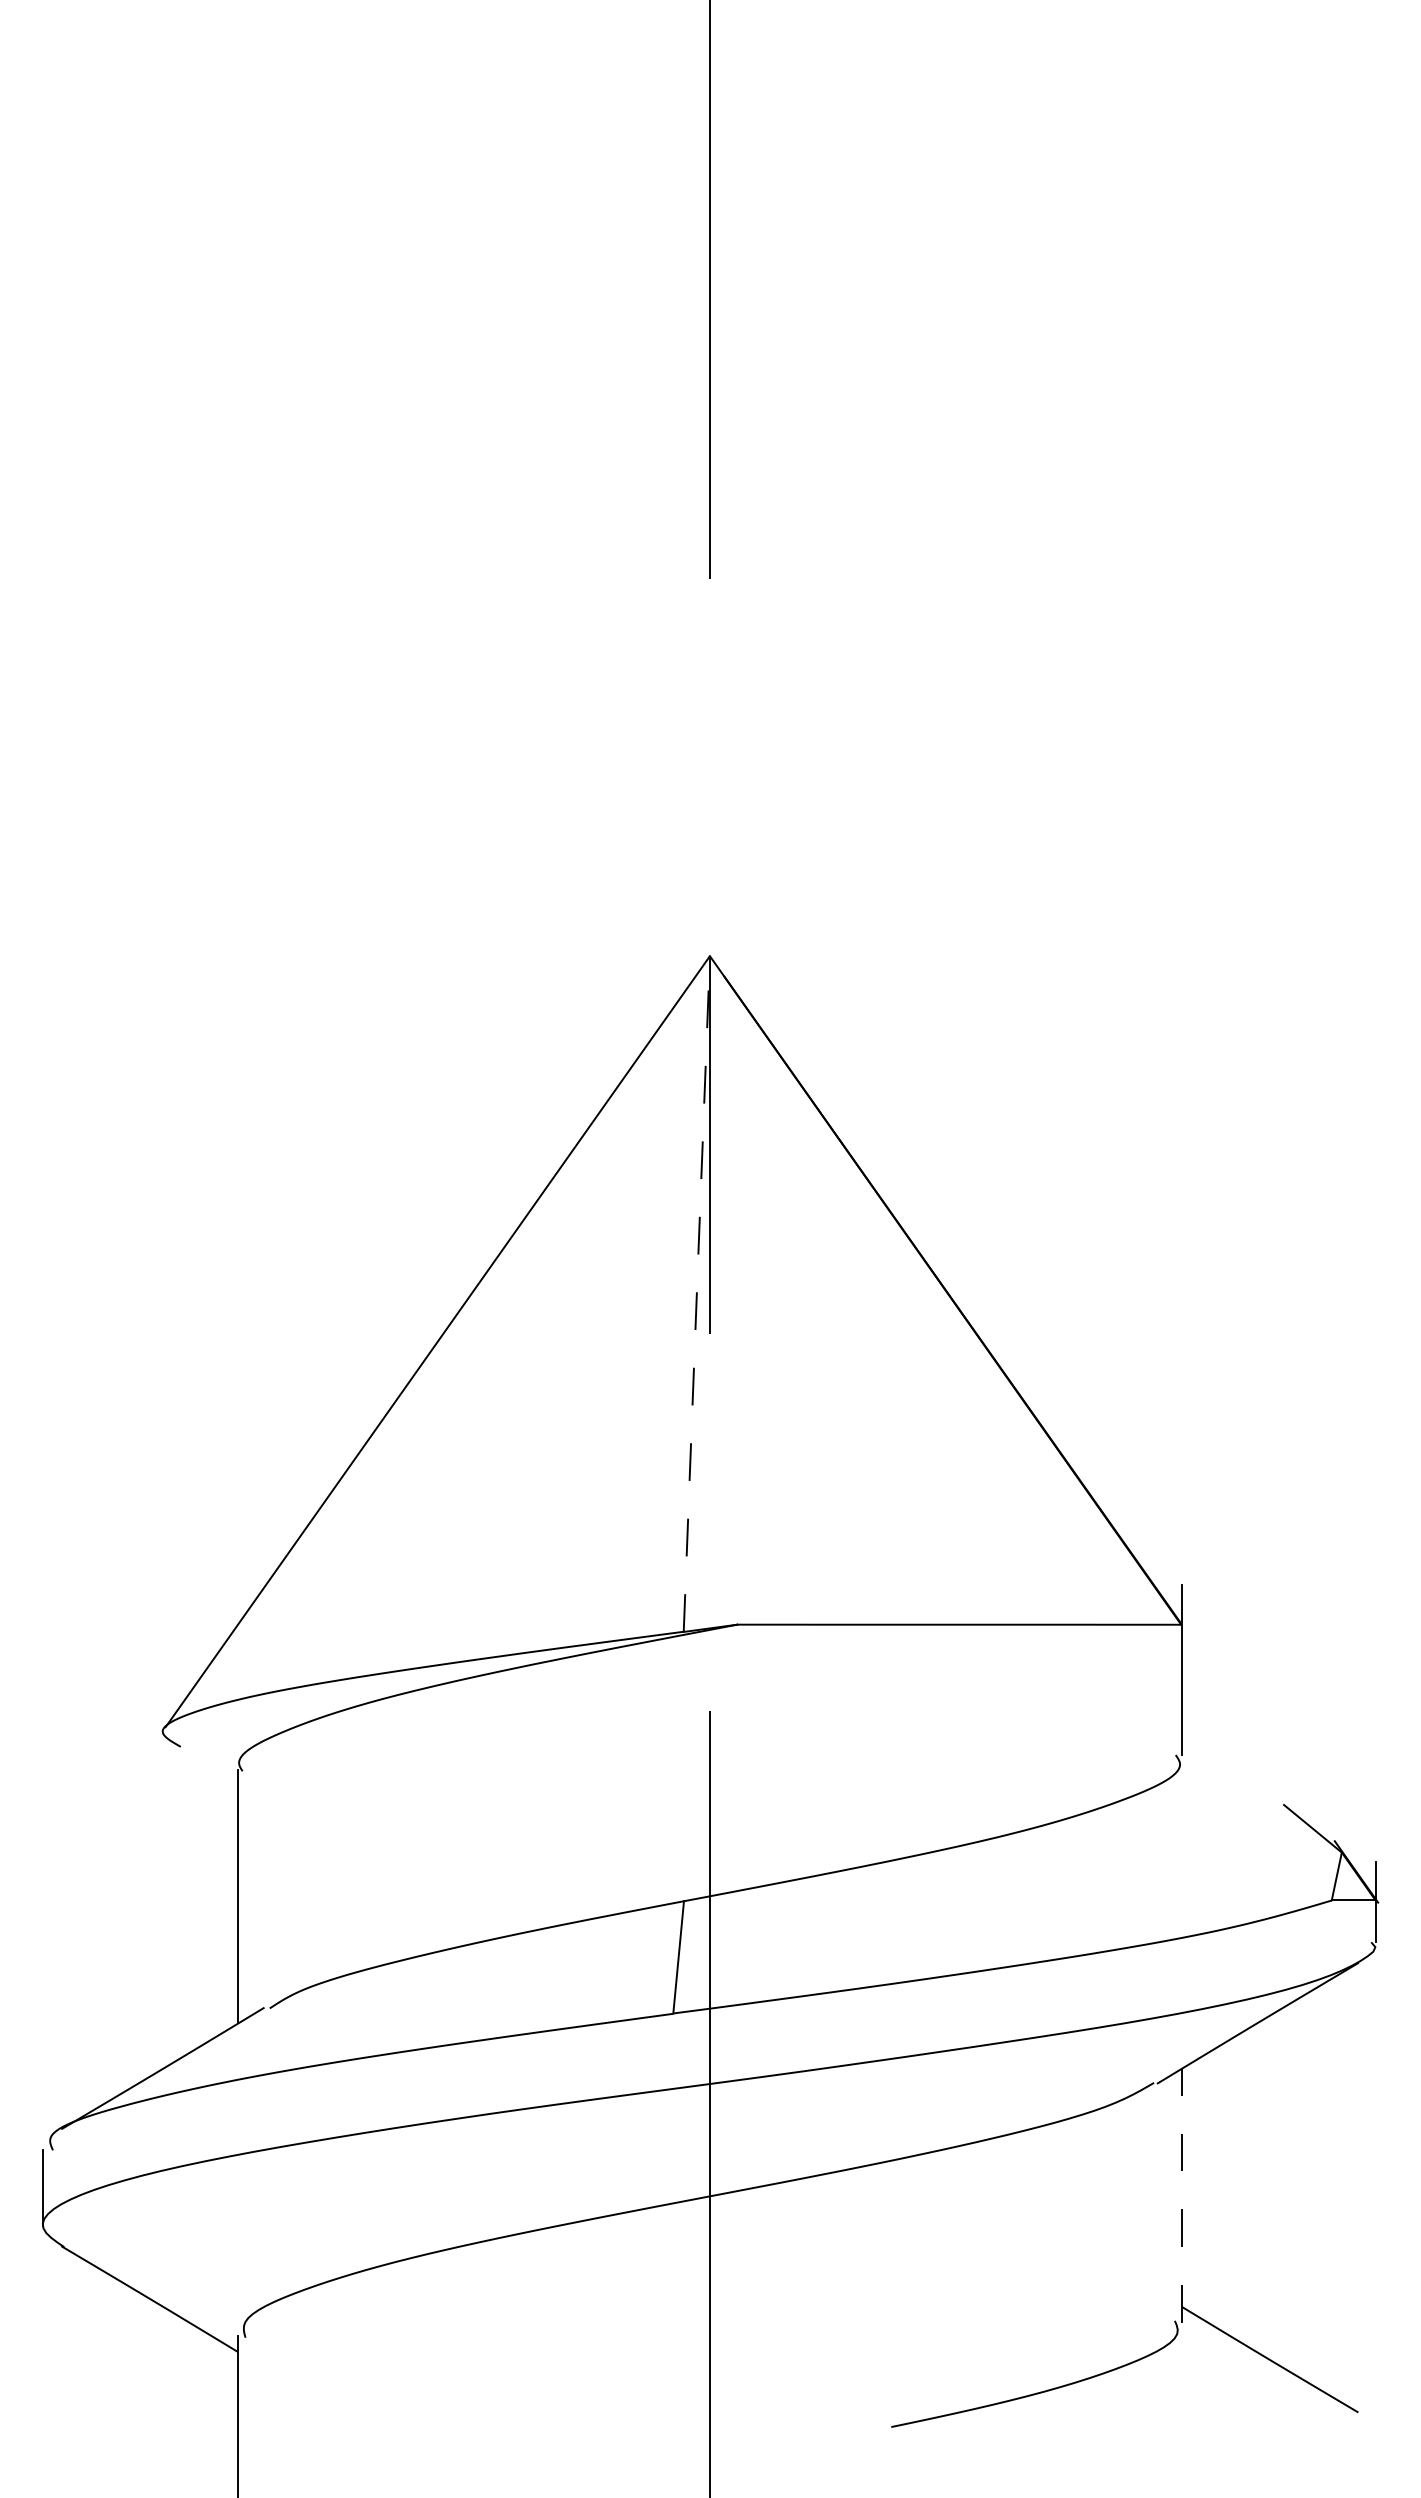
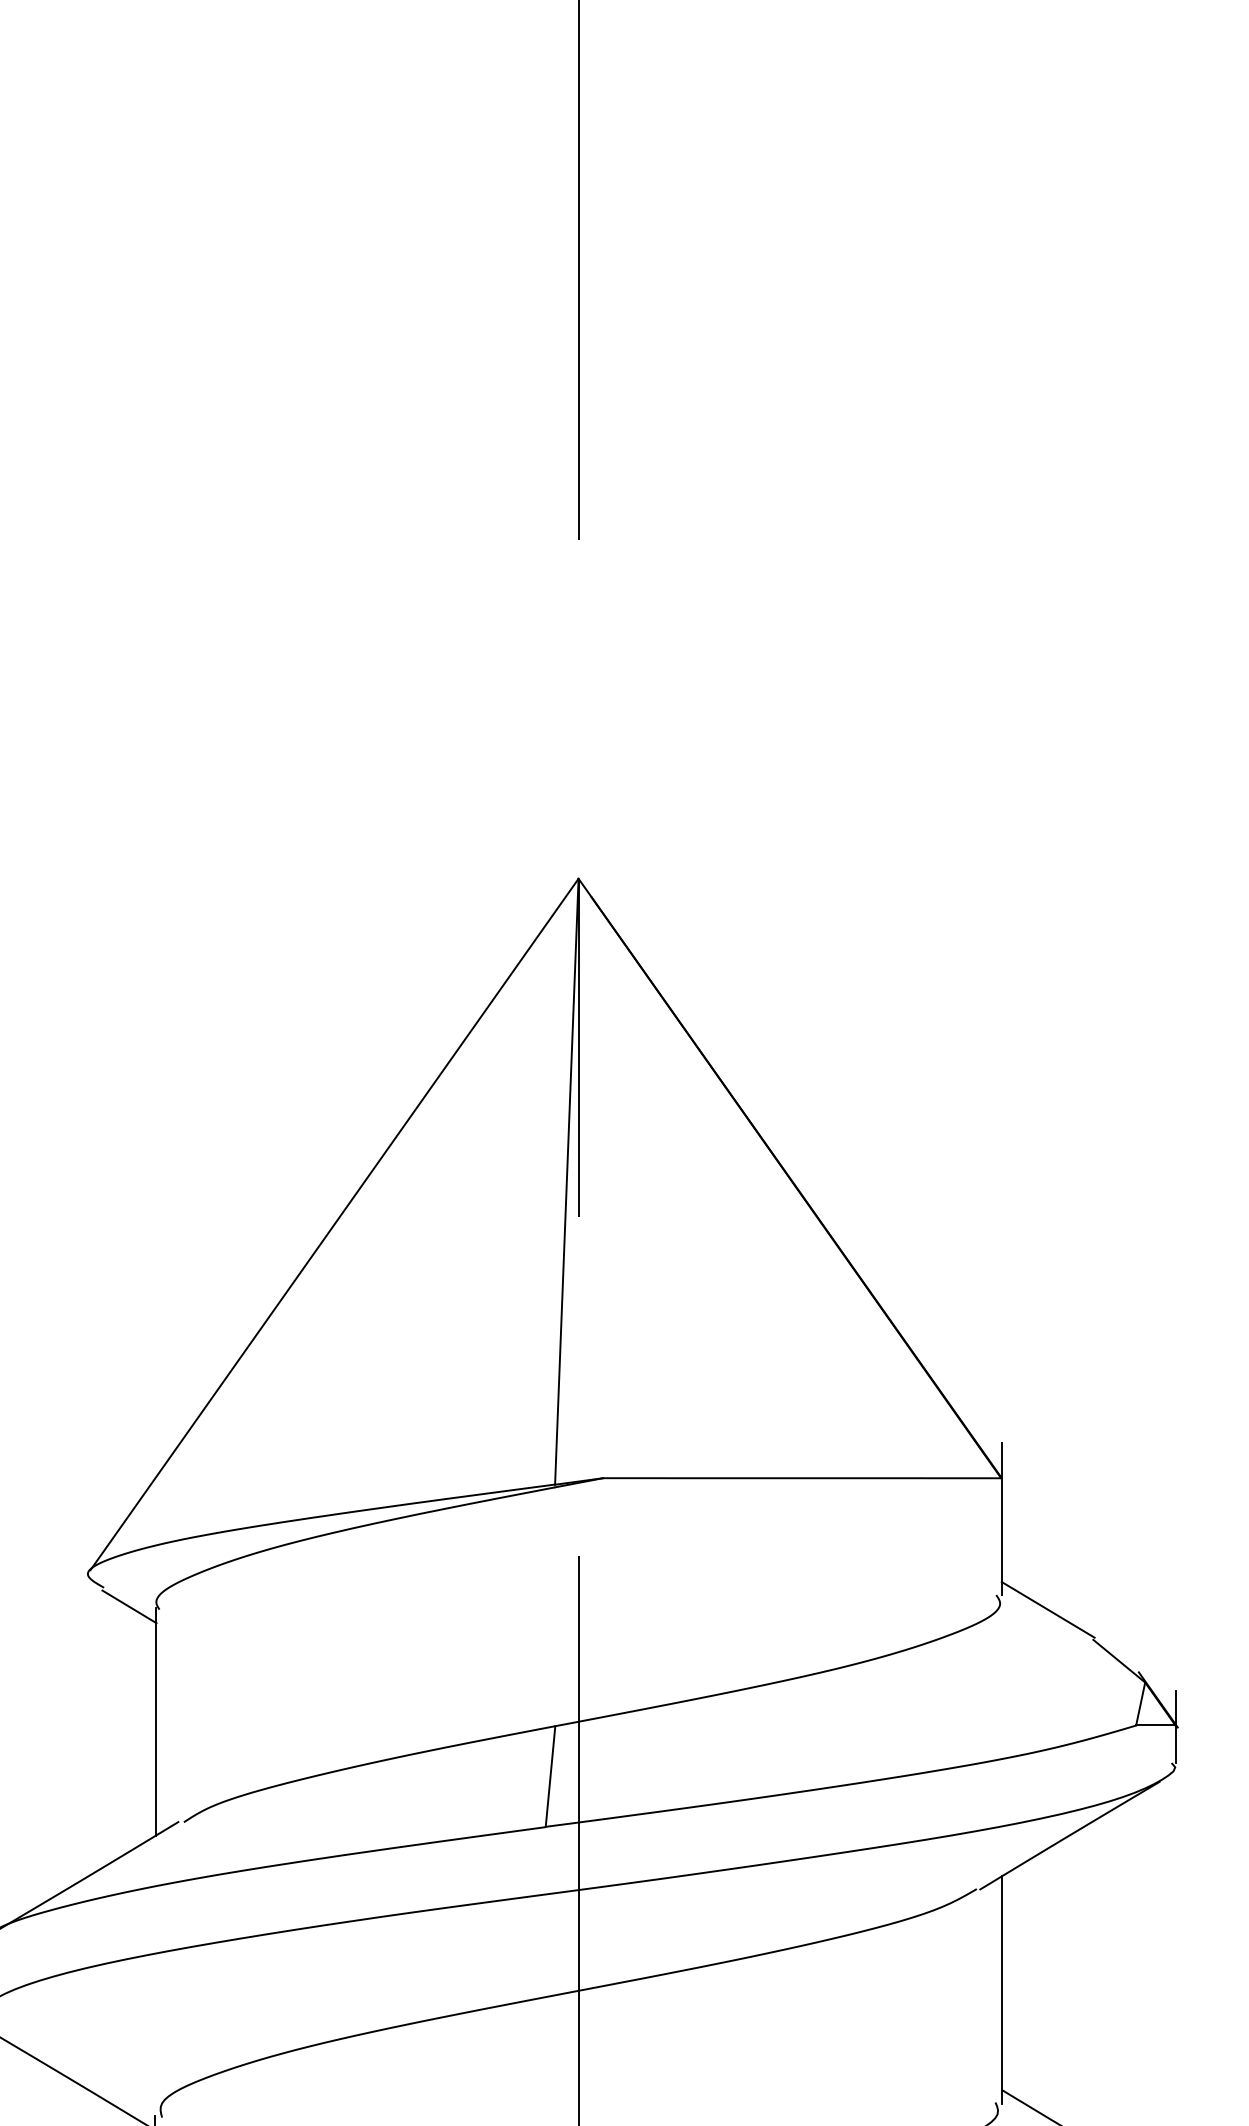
line: (696, 1293) -> (566, 1181), dashed -> solid
line: (208, 1767) -> (128, 1606), added
line: (1233, 1771) -> (1048, 1609), added
line: (1181, 2195) -> (1001, 1990), dashed -> solid

